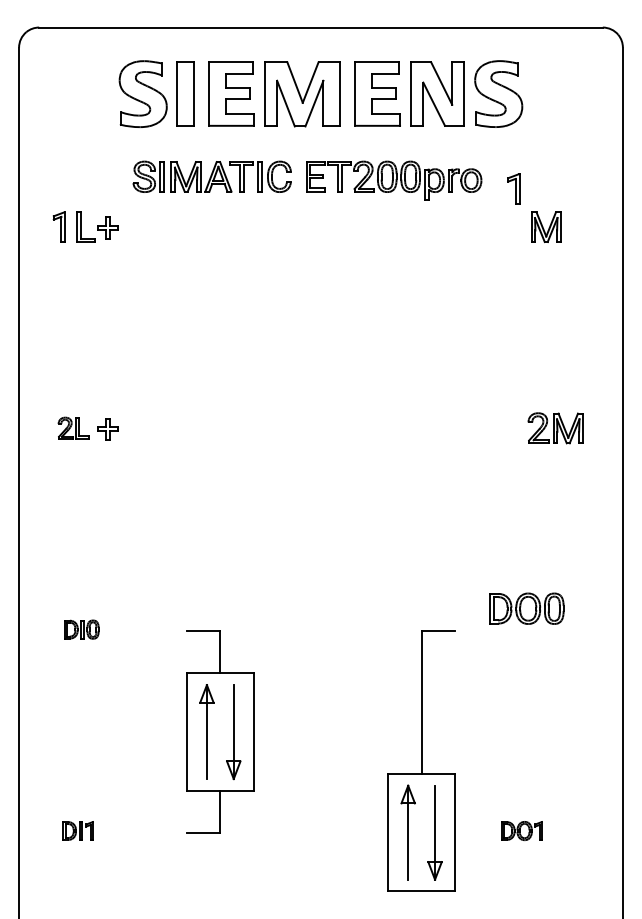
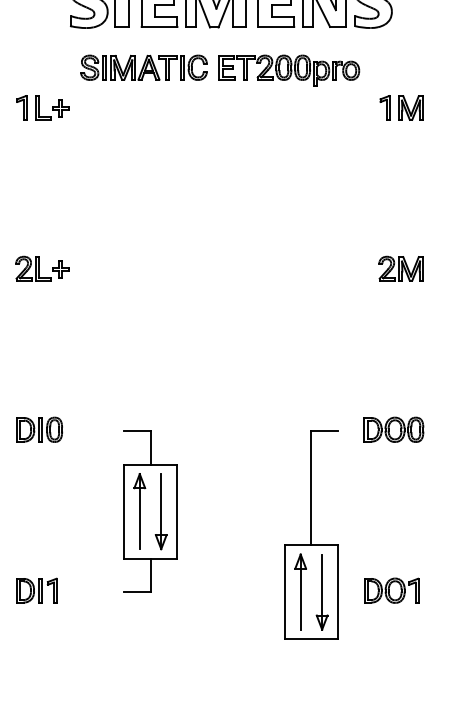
part: (513, 188) -> (384, 107), moved
part: (73, 427) -> (33, 268), size x1.43
part: (555, 428) -> (400, 268), moved
part: (526, 608) -> (393, 429), moved
part: (81, 629) -> (39, 429), size x1.67
part: (77, 830) -> (36, 590), size x1.67
part: (521, 830) -> (391, 590), size x1.67

